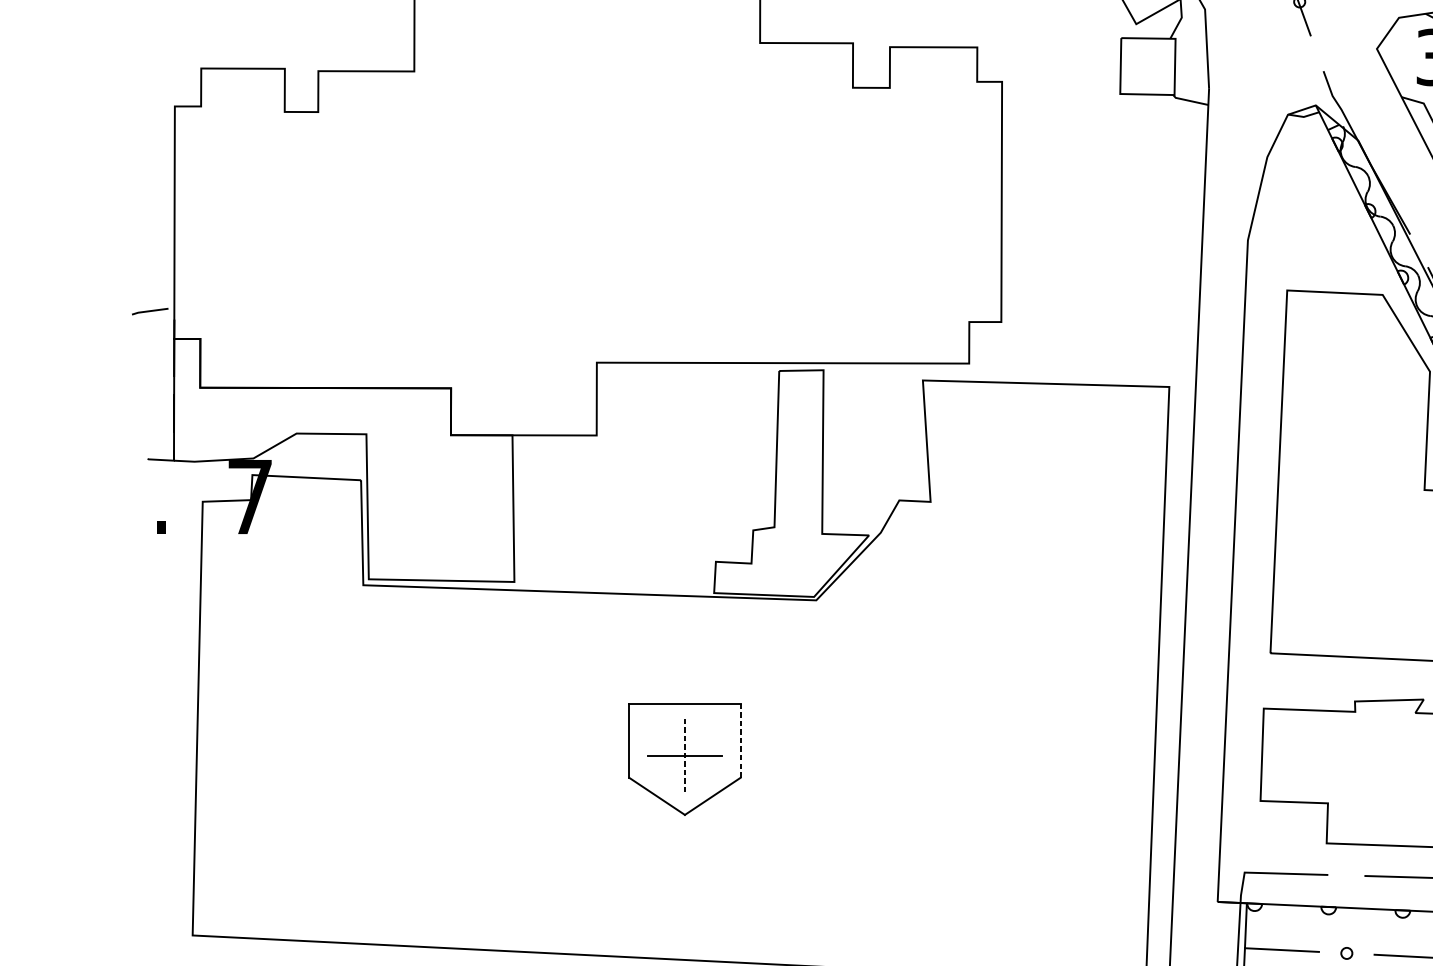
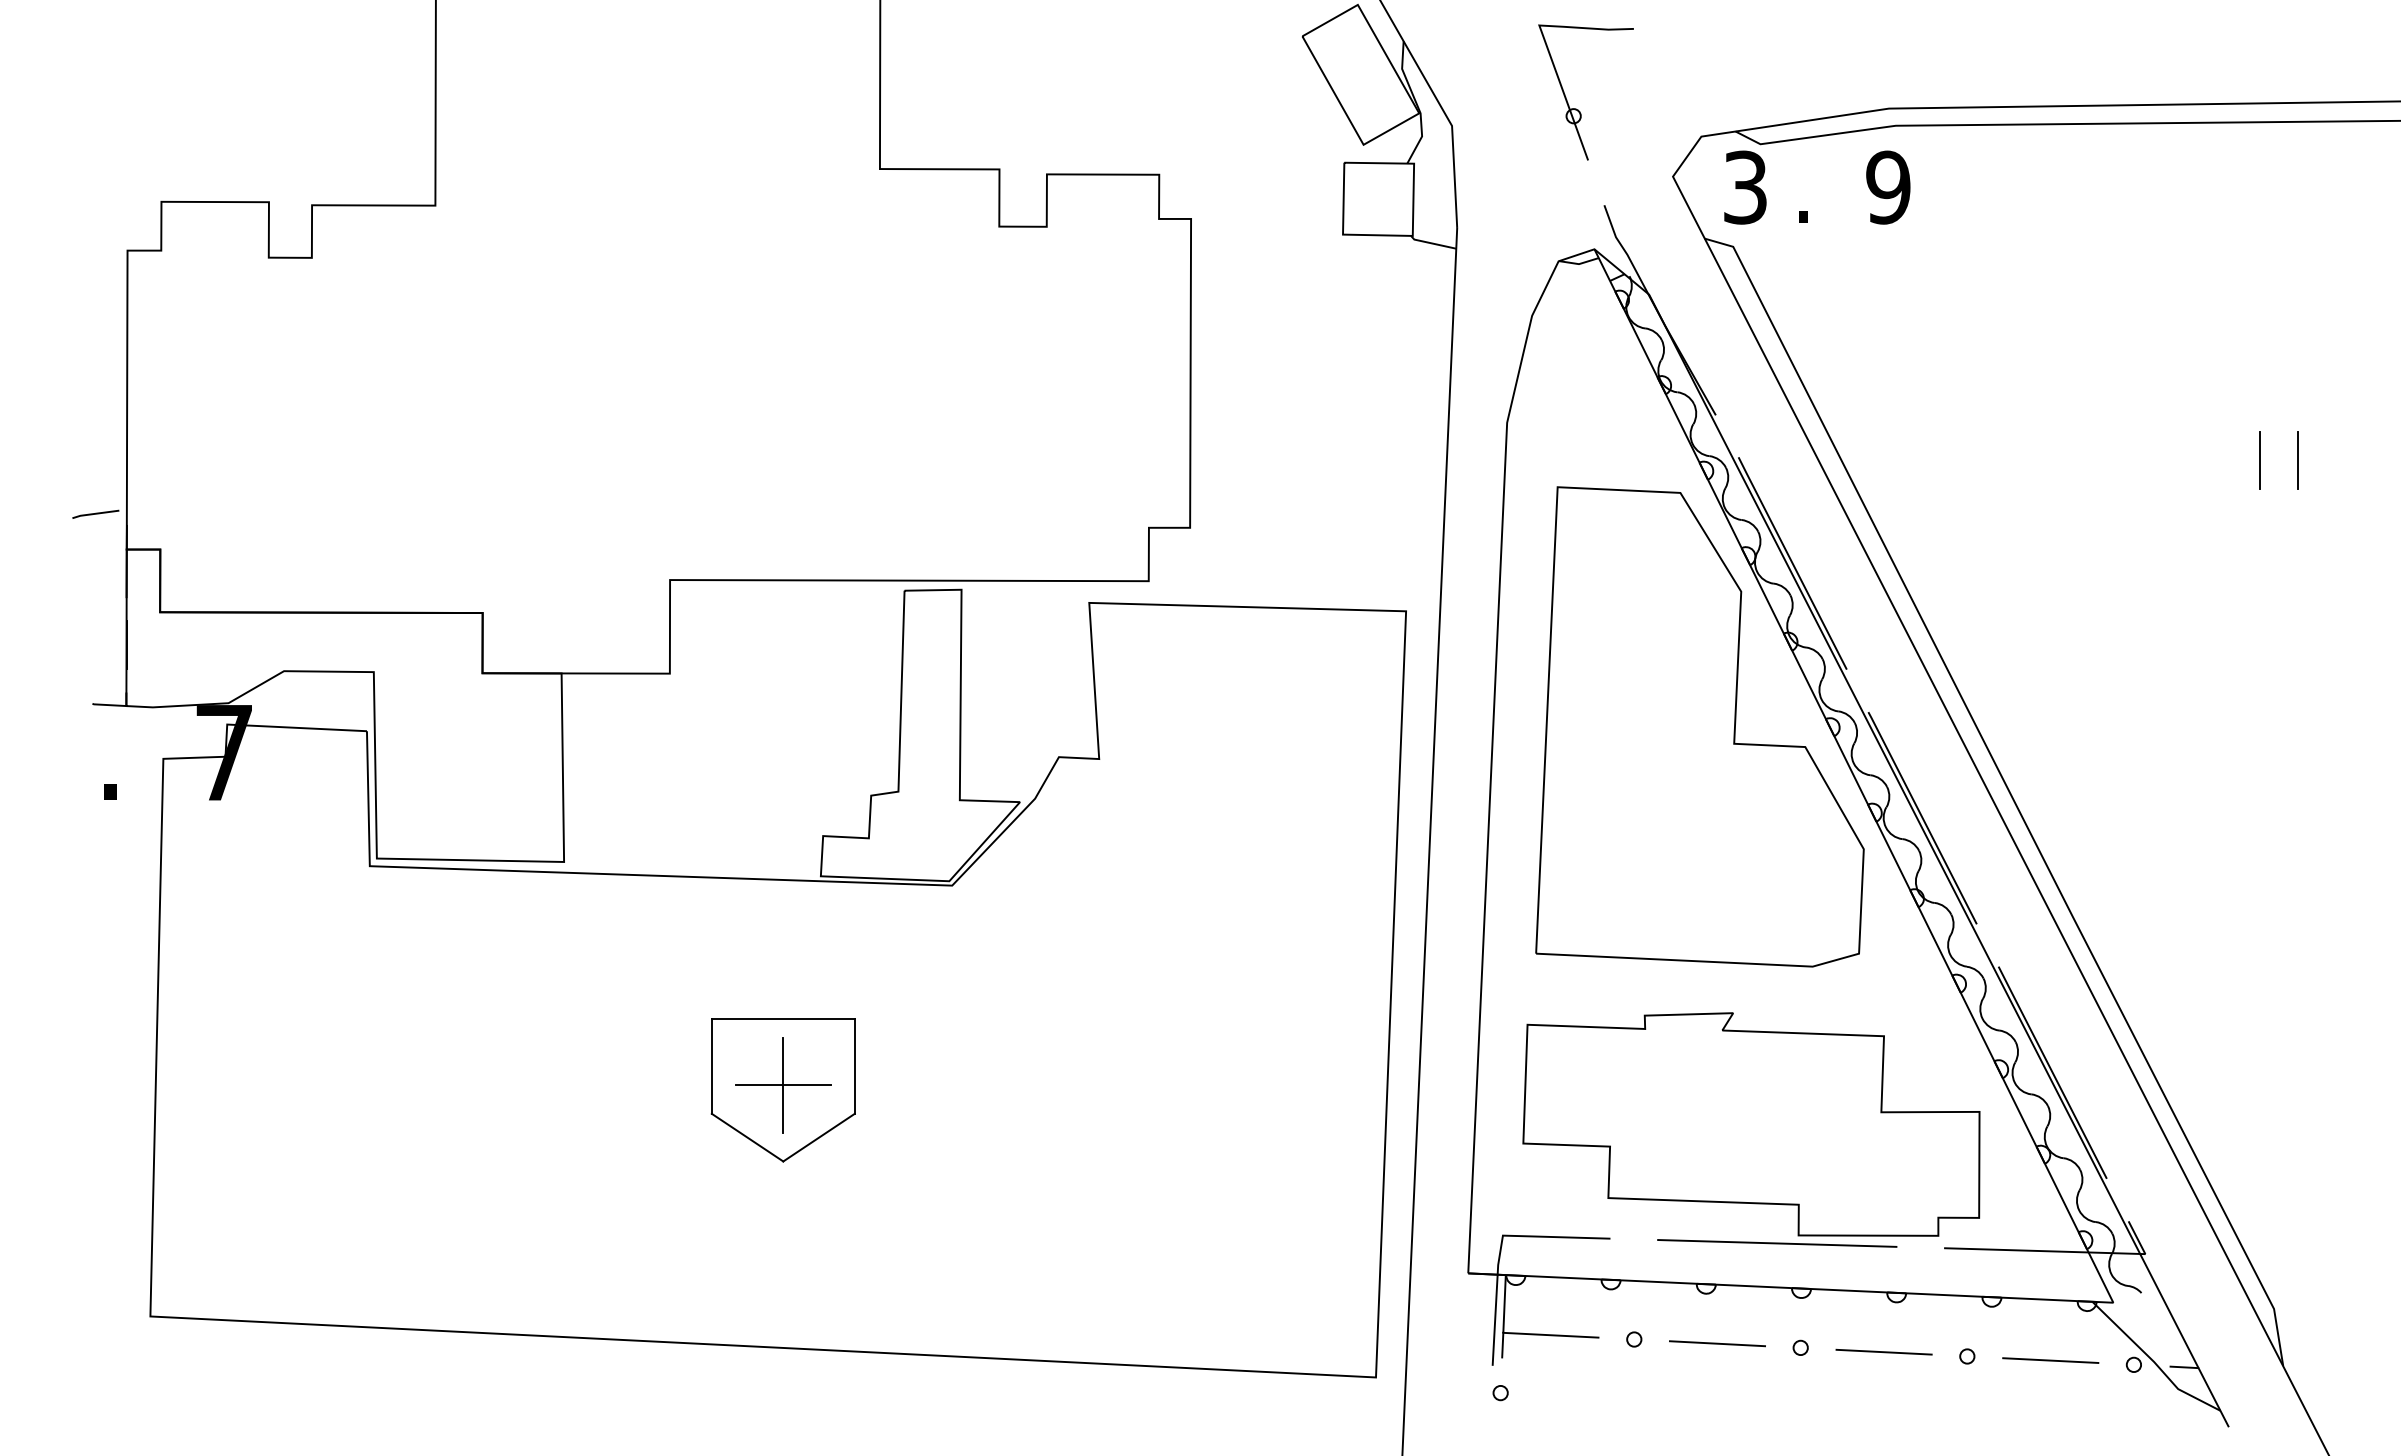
line: (740, 741) -> (854, 1066), dashed -> solid
line: (685, 755) -> (783, 1085), dashed -> solid

